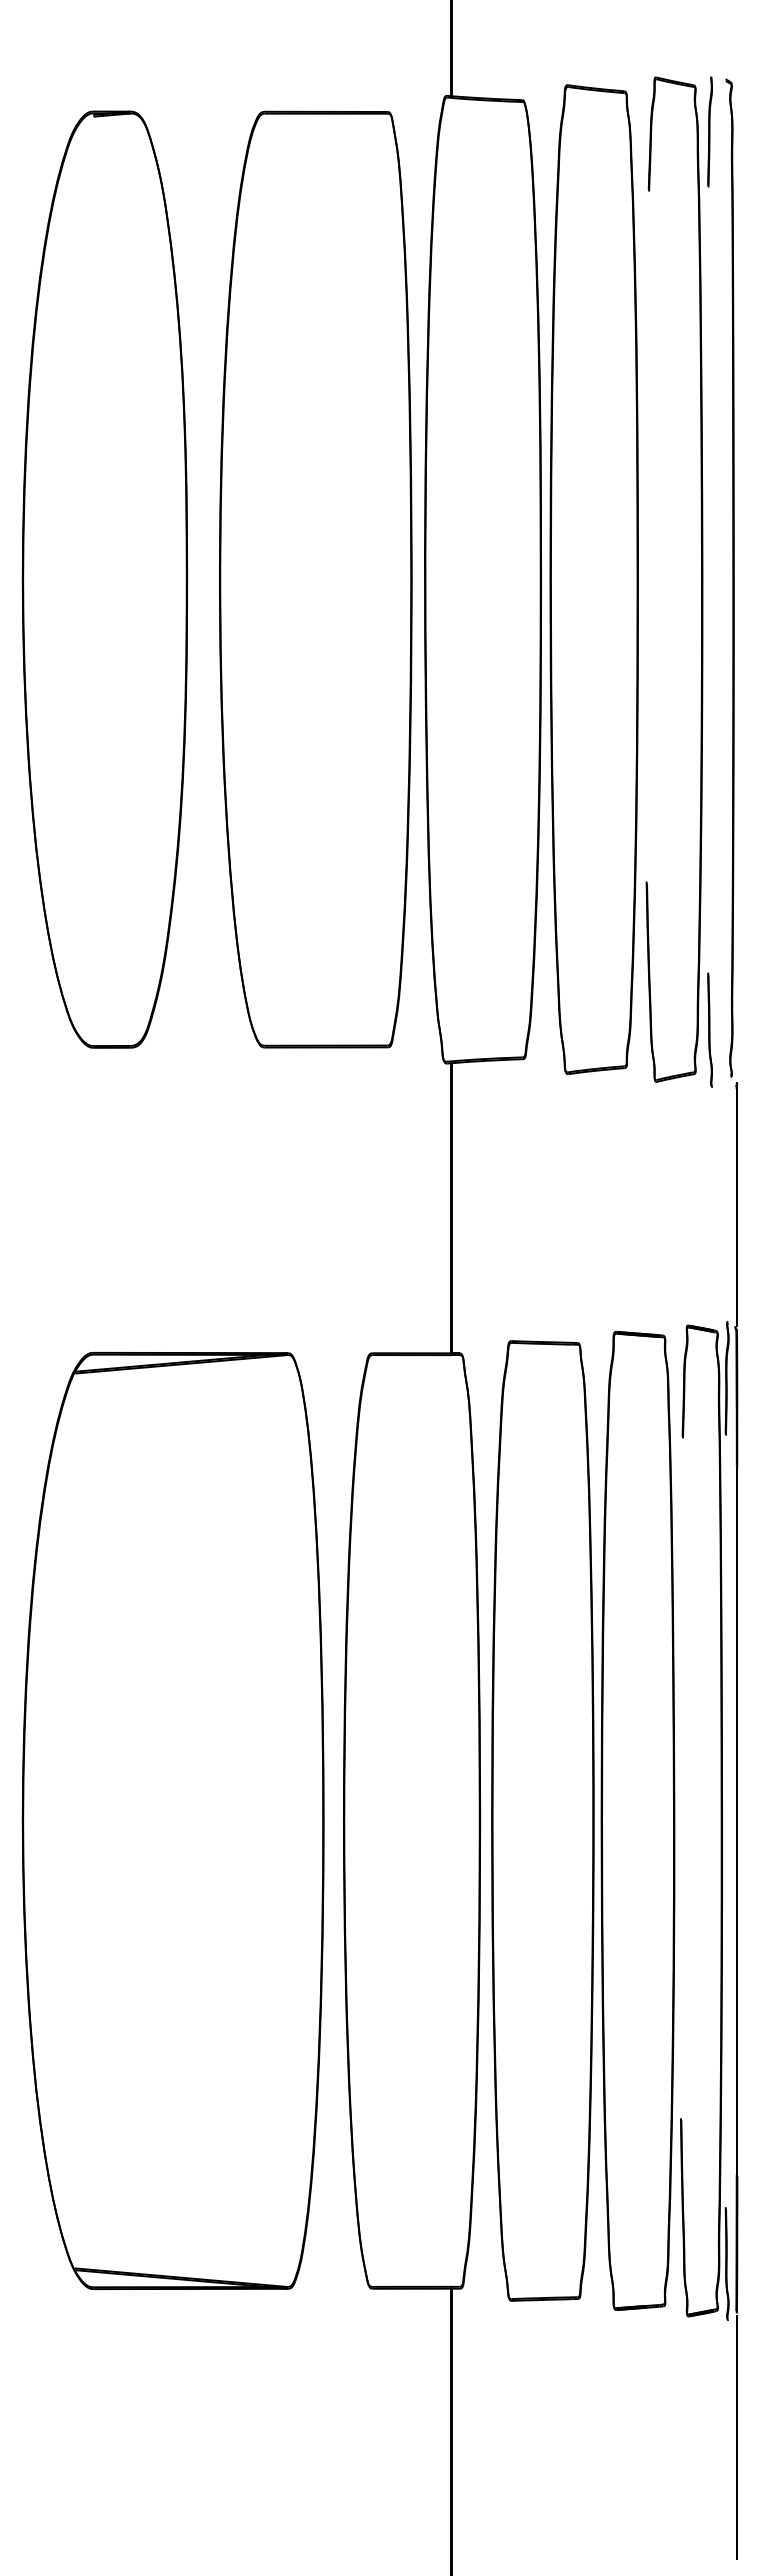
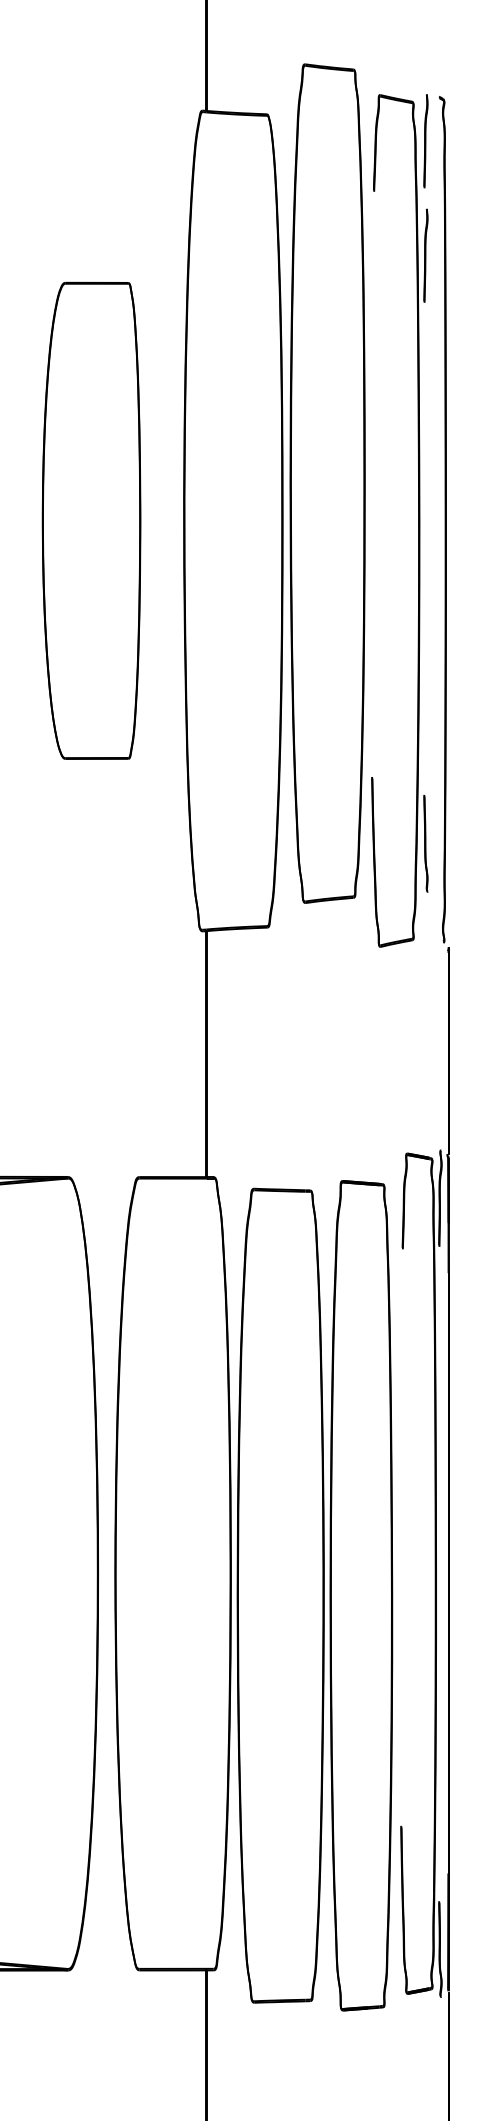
line: (709, 266) -> (425, 255), added
part: (315, 579) -> (91, 520), size x0.6
part: (593, 579) -> (327, 483), moved
line: (709, 1029) -> (425, 843), moved
part: (583, 1820) -> (315, 1595), moved

